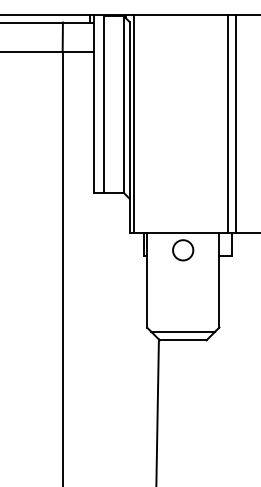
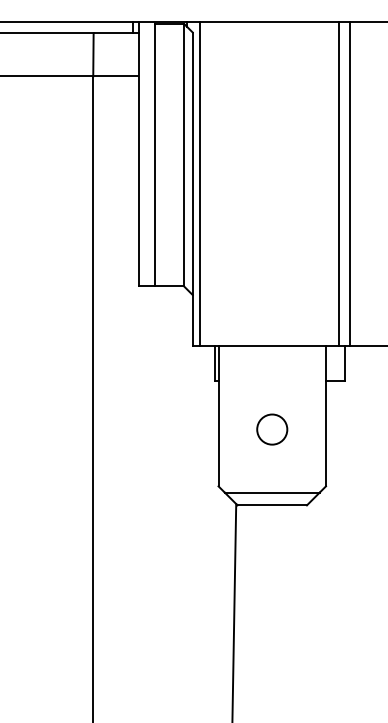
circle: (183, 250) -> (272, 429), moved

